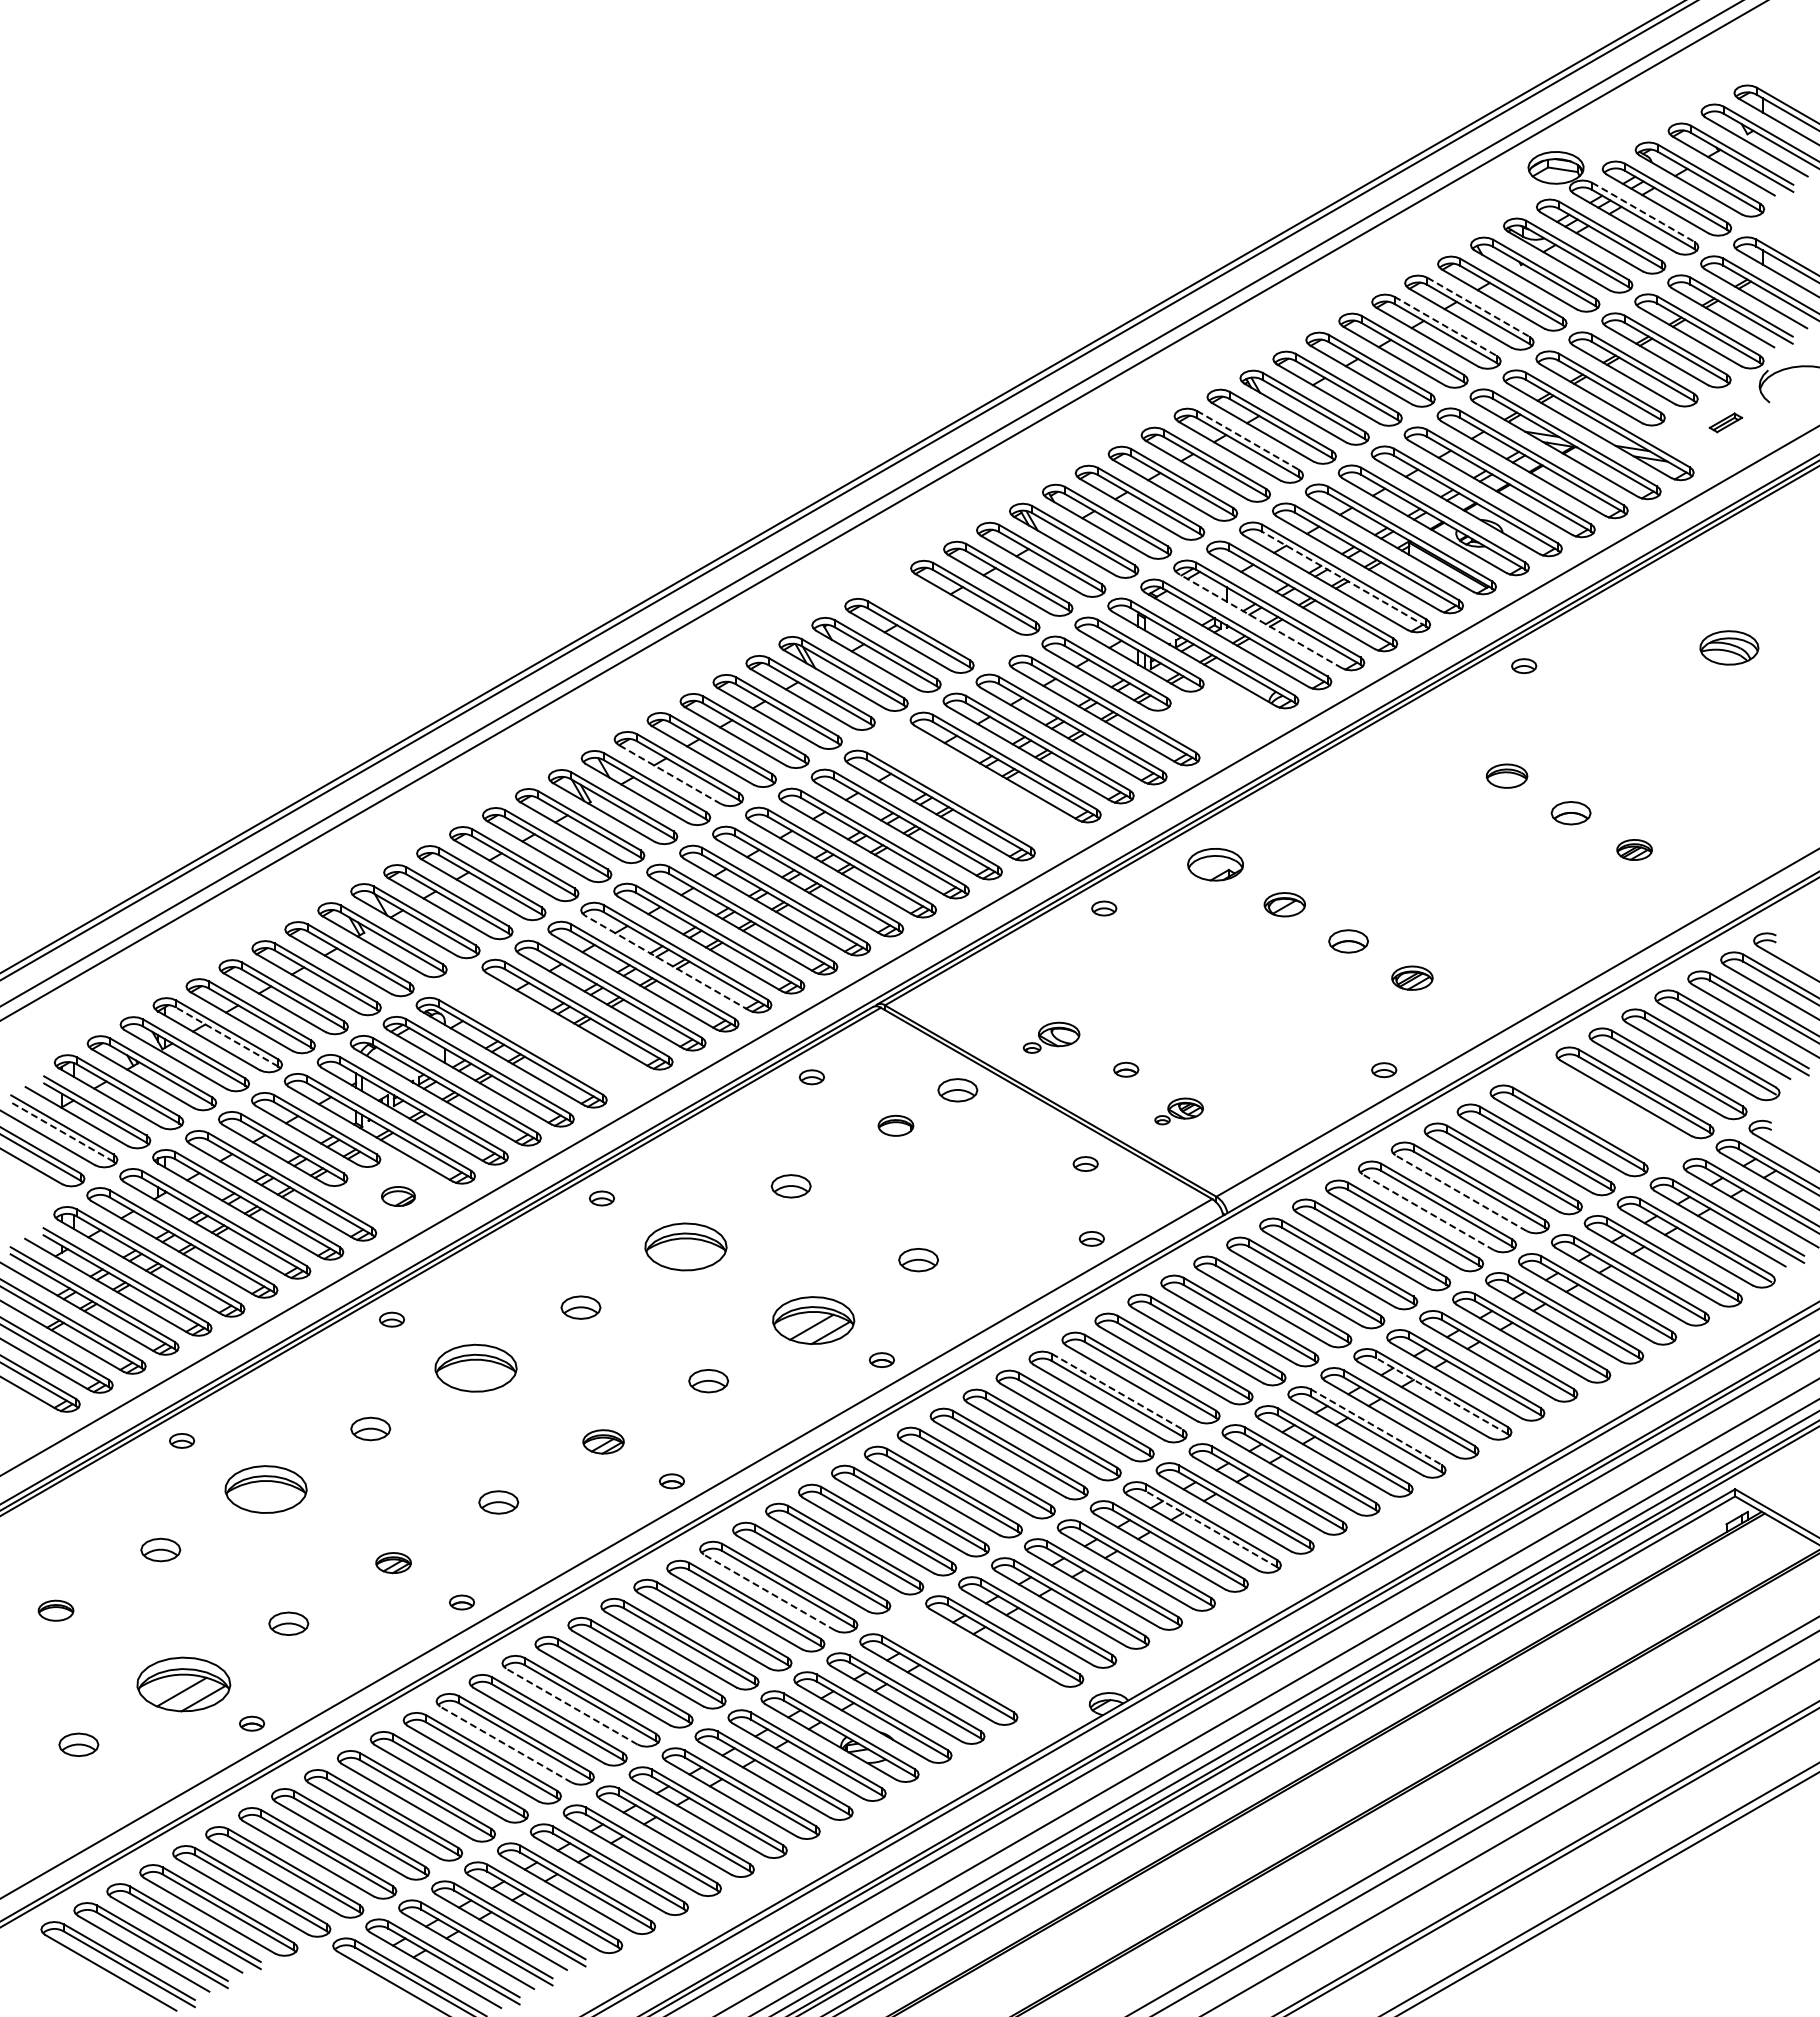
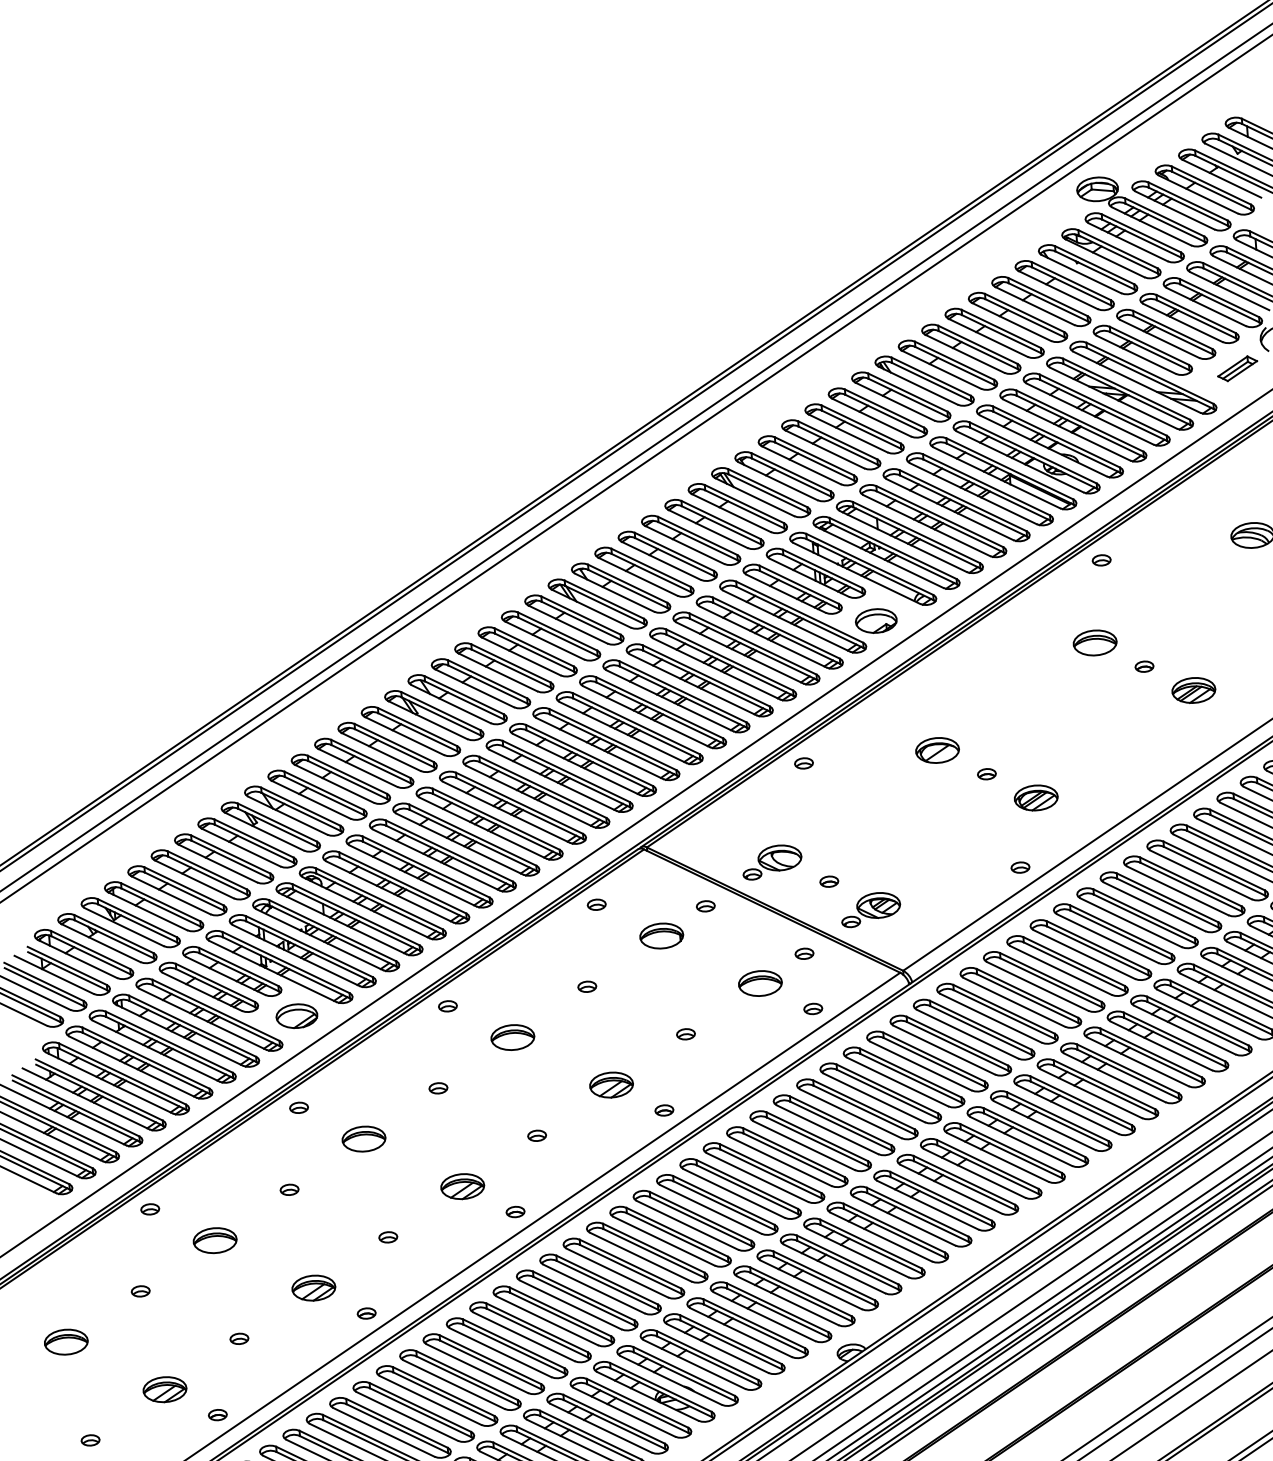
line: (1643, 212) -> (1164, 217), dashed -> solid
line: (1479, 307) -> (1048, 297), dashed -> solid
line: (1446, 326) -> (1025, 313), dashed -> solid
part: (1725, 422) -> (1237, 368), size x1.67
line: (1248, 440) -> (884, 408), dashed -> solid
line: (1344, 579) -> (963, 506), dashed -> solid
part: (942, 616) -> (667, 556), added
line: (1259, 620) -> (903, 541), dashed -> solid
line: (669, 774) -> (474, 688), dashed -> solid
part: (1506, 775) -> (1094, 642), size x1.43
part: (972, 786) -> (699, 680), added
part: (1570, 812) -> (1144, 666), size x0.62
part: (1634, 849) -> (1193, 690), size x1.67
part: (1215, 864) -> (876, 620), moved
part: (1284, 904) -> (937, 750), size x1.43
part: (1348, 941) -> (986, 774), size x0.62
line: (667, 963) -> (483, 828), dashed -> solid
part: (1412, 977) -> (1036, 797), size x1.43
part: (544, 1033) -> (396, 887), added
line: (226, 1036) -> (160, 907), dashed -> solid
part: (1051, 1037) -> (772, 861), size x1.43
part: (958, 1090) -> (706, 906), size x0.62
part: (1178, 1111) -> (870, 909), size x1.67
part: (1601, 1111) -> (1183, 886), added
part: (895, 1125) -> (661, 935), size x1.67
line: (61, 1131) -> (43, 986), dashed -> solid
part: (790, 1186) -> (586, 986), size x0.62
line: (1461, 1193) -> (1084, 954), dashed -> solid
part: (398, 1196) -> (297, 1016), size x1.67
part: (1023, 1199) -> (760, 983), added
line: (1428, 1212) -> (1061, 970), dashed -> solid
part: (685, 1246) -> (512, 1037), size x0.71
part: (918, 1259) -> (685, 1033), size x0.62
part: (580, 1307) -> (438, 1088), size x0.62
part: (813, 1320) -> (611, 1084), size x0.71
part: (475, 1367) -> (363, 1138), size x0.71
part: (708, 1381) -> (537, 1136), size x0.62
line: (1117, 1391) -> (840, 1120), dashed -> solid
line: (1442, 1396) -> (1081, 1106), dashed -> solid
line: (1376, 1427) -> (1034, 1132), dashed -> solid
part: (371, 1428) -> (289, 1189), size x0.62
part: (603, 1441) -> (462, 1186), size x1.43
part: (265, 1488) -> (214, 1239), size x0.71
part: (498, 1502) -> (388, 1237), size x0.62
line: (1211, 1529) -> (918, 1217), dashed -> solid
part: (161, 1549) -> (141, 1290), size x0.62
part: (393, 1562) -> (313, 1287), size x1.67
line: (769, 1592) -> (594, 1288), dashed -> solid
part: (55, 1610) -> (65, 1342), size x1.67
part: (288, 1623) -> (239, 1338), size x0.62
part: (971, 1660) -> (747, 1328), added
part: (183, 1683) -> (164, 1389), size x0.62
line: (571, 1706) -> (453, 1384), dashed -> solid
part: (78, 1744) -> (90, 1440), size x0.62
line: (506, 1744) -> (407, 1416), dashed -> solid

